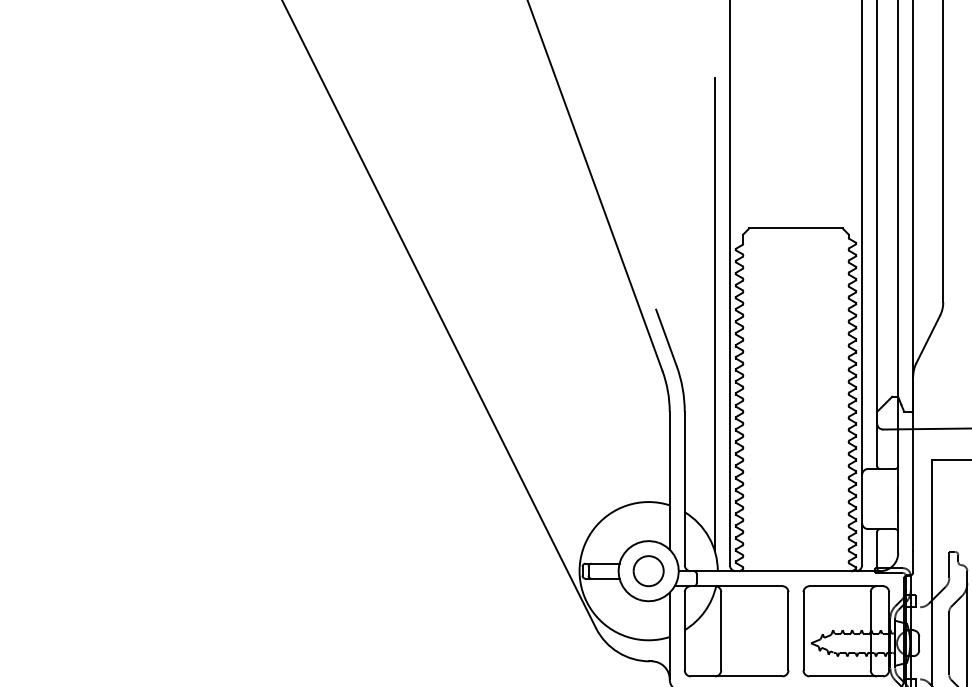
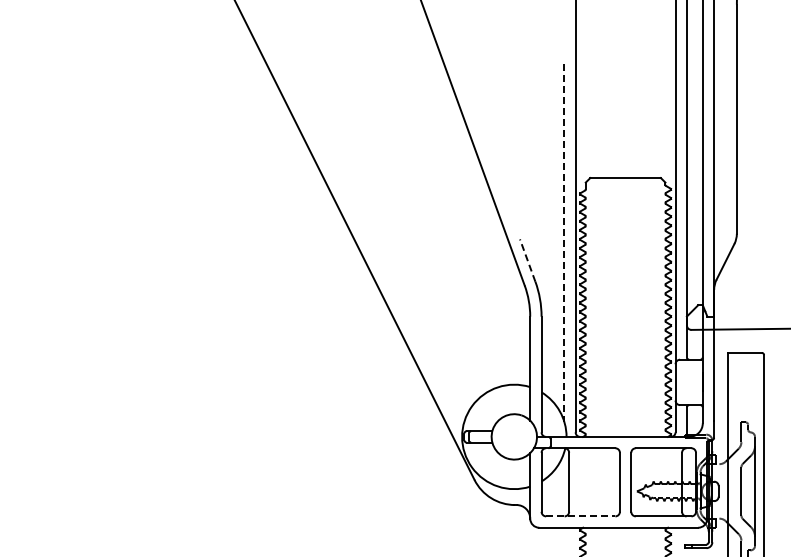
line: (715, 315) -> (564, 243), solid -> dashed
line: (666, 337) -> (527, 260), solid -> dashed
part: (648, 570) -> (514, 436), removed
line: (736, 676) -> (580, 516), solid -> dashed

